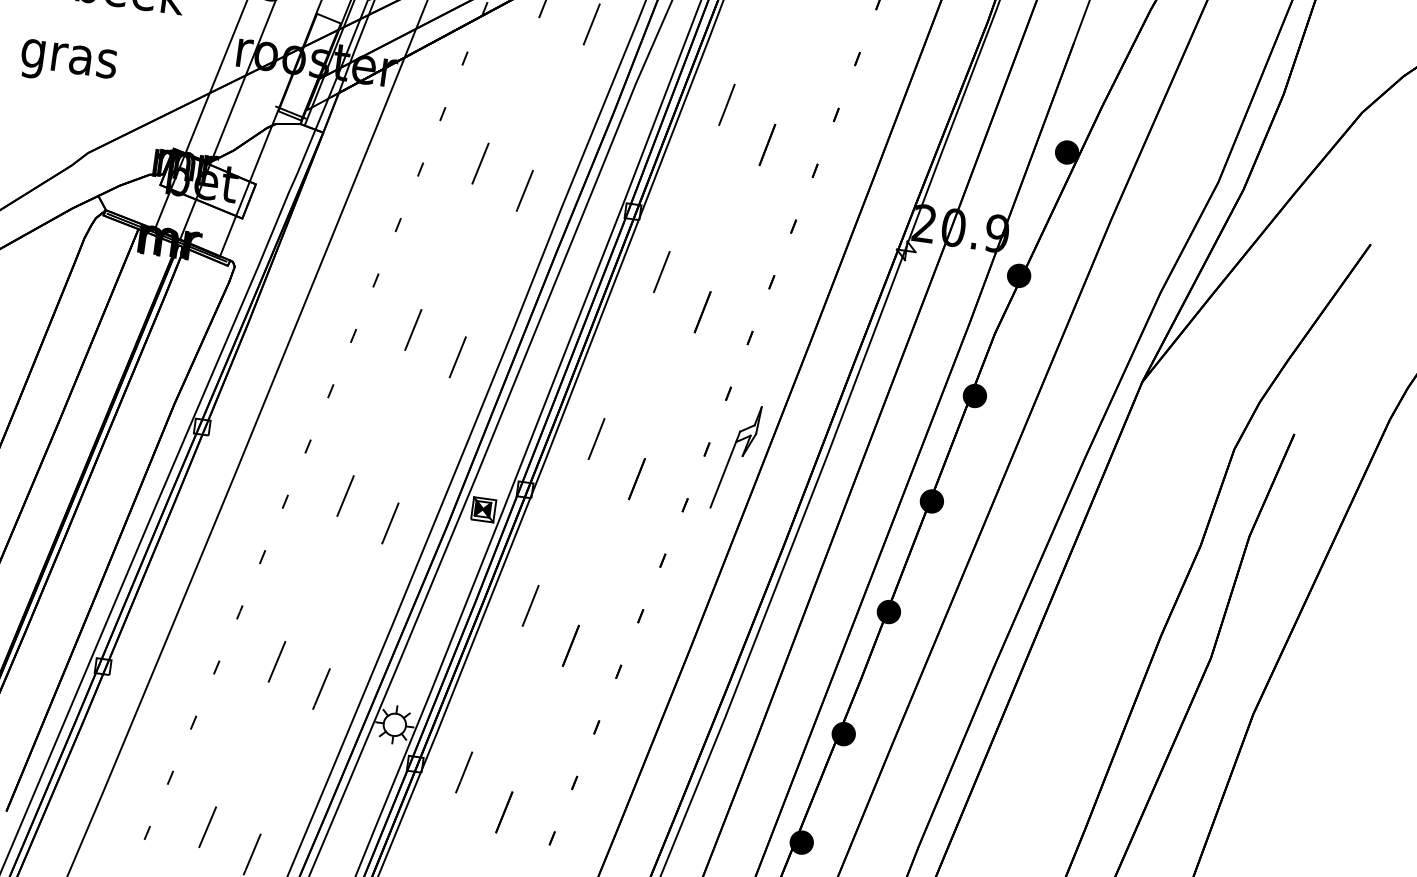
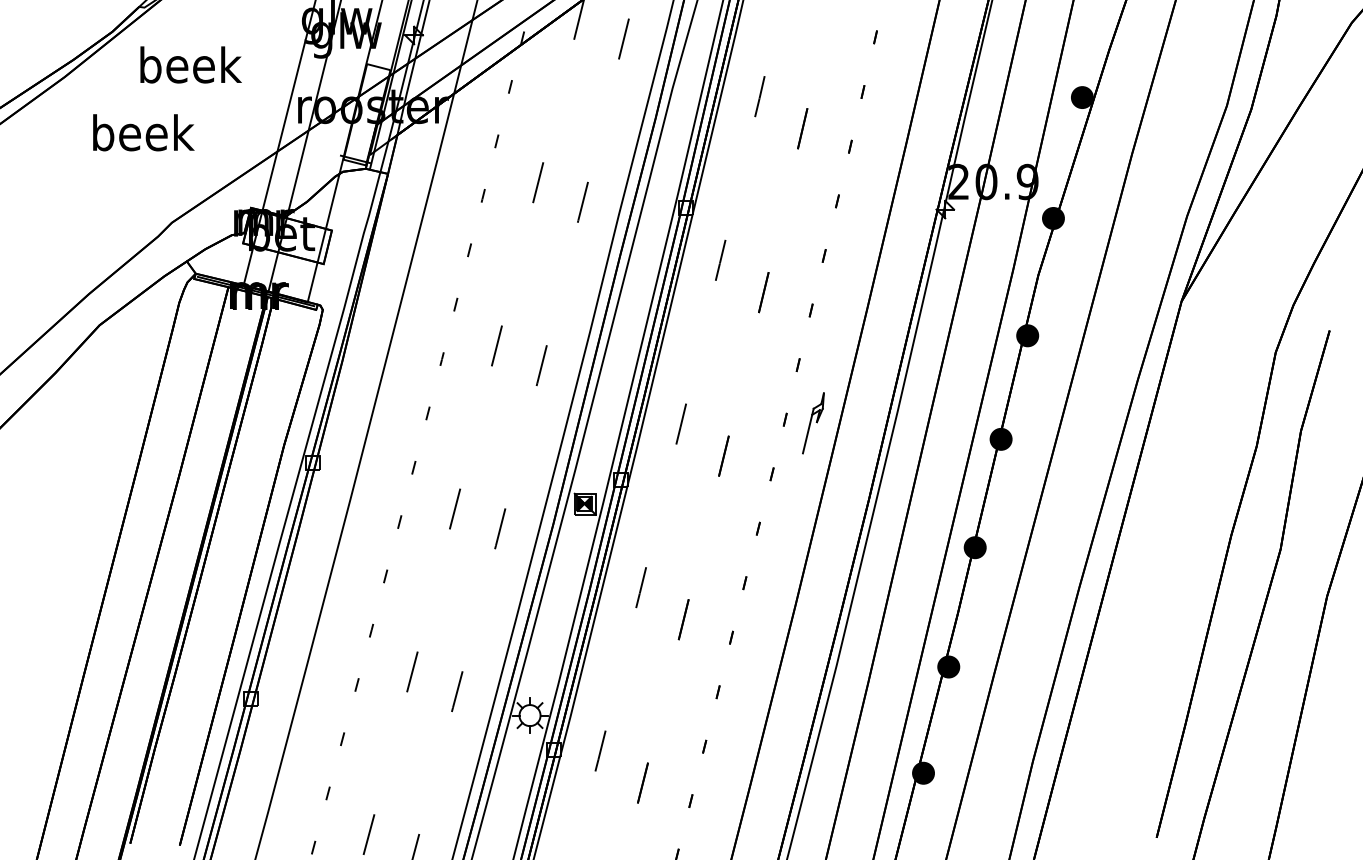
text: (70, 58) -> (143, 137), gras -> beek
part: (736, 457) -> (813, 423), size x0.6

